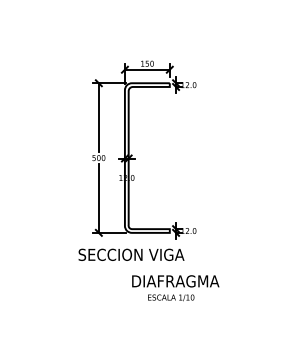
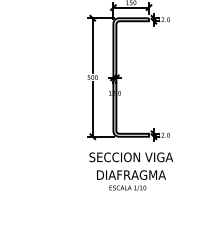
text: (131, 254) -> (131, 157), moved
text: (175, 288) -> (131, 180), moved

